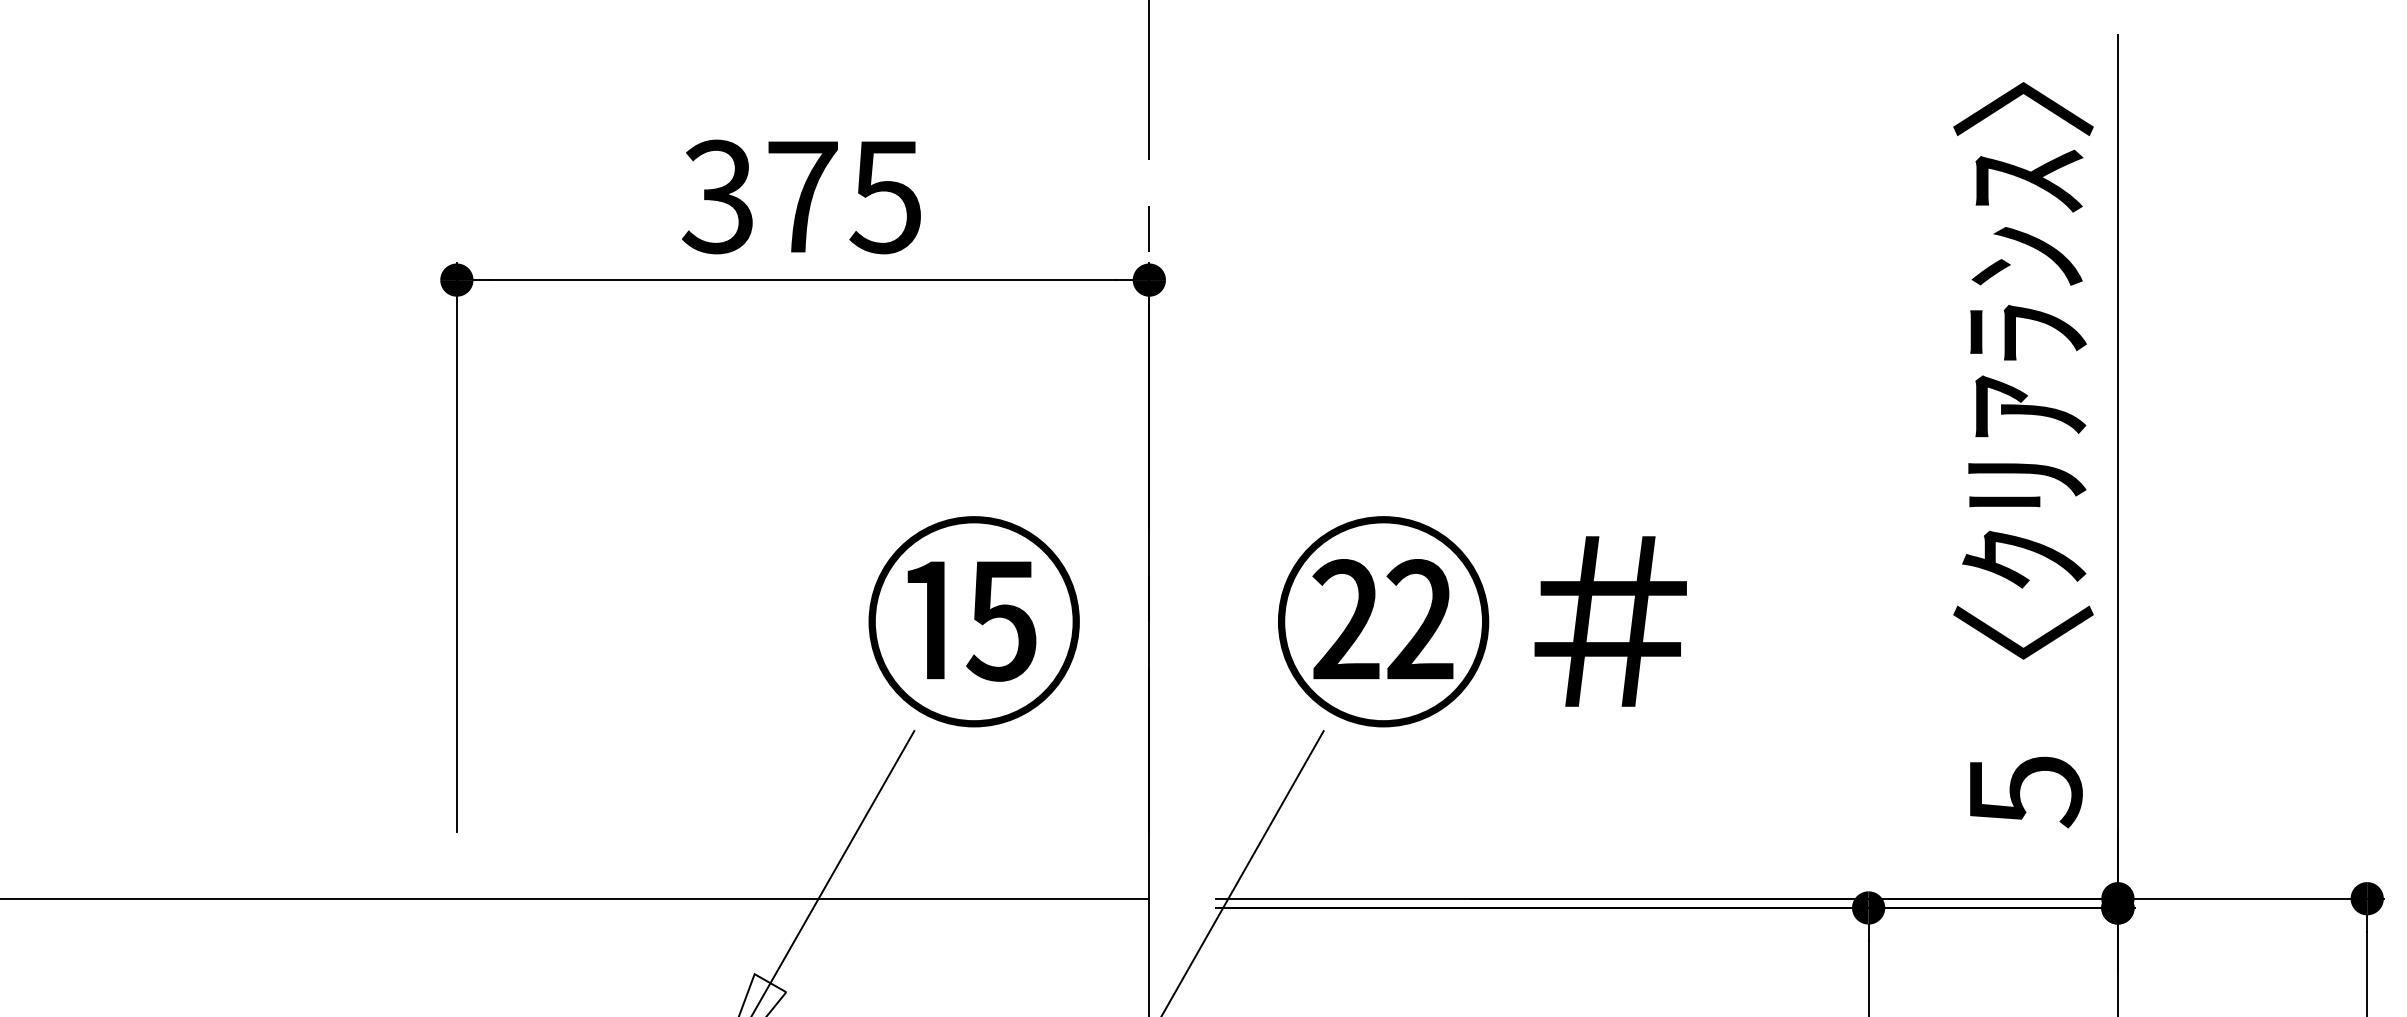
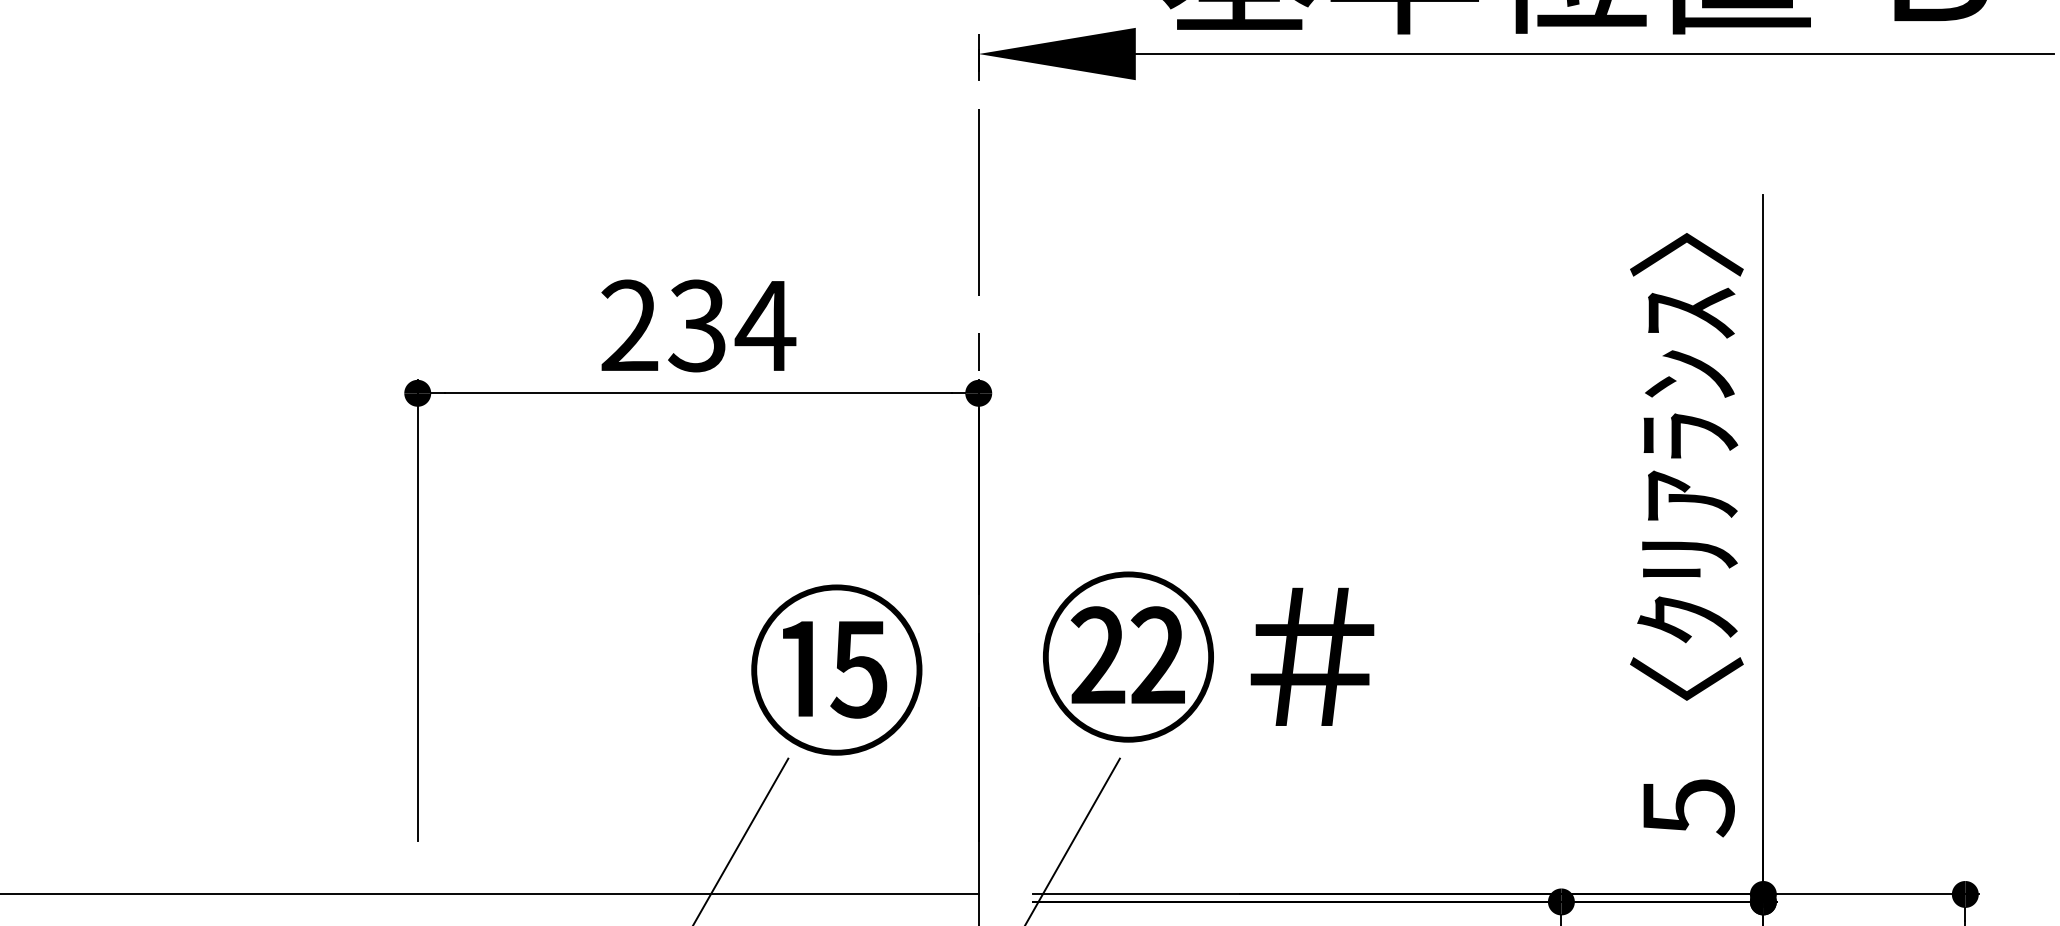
text: (803, 196) -> (698, 325), 375 -> 234
text: (1482, 621) -> (1208, 656), moved

